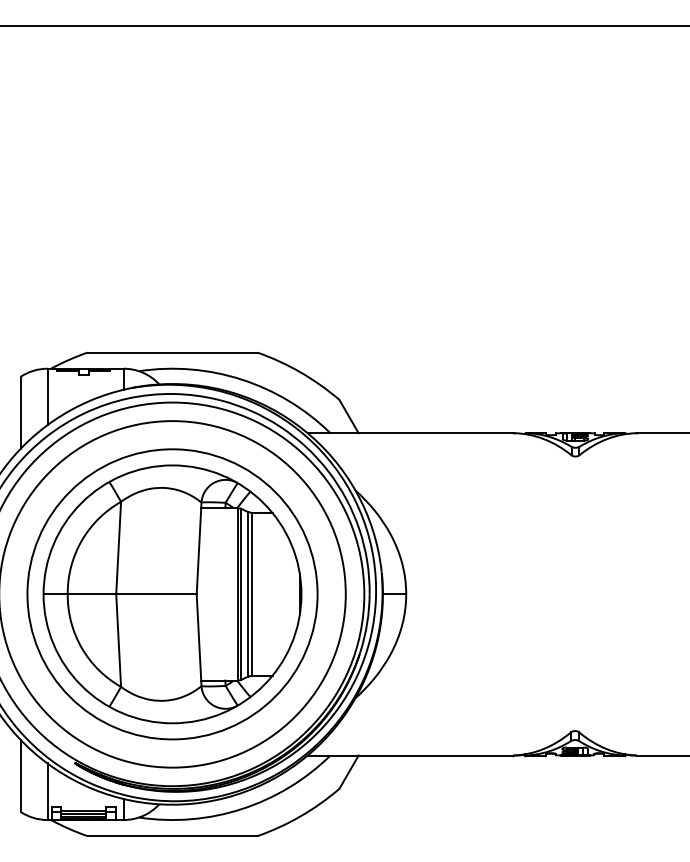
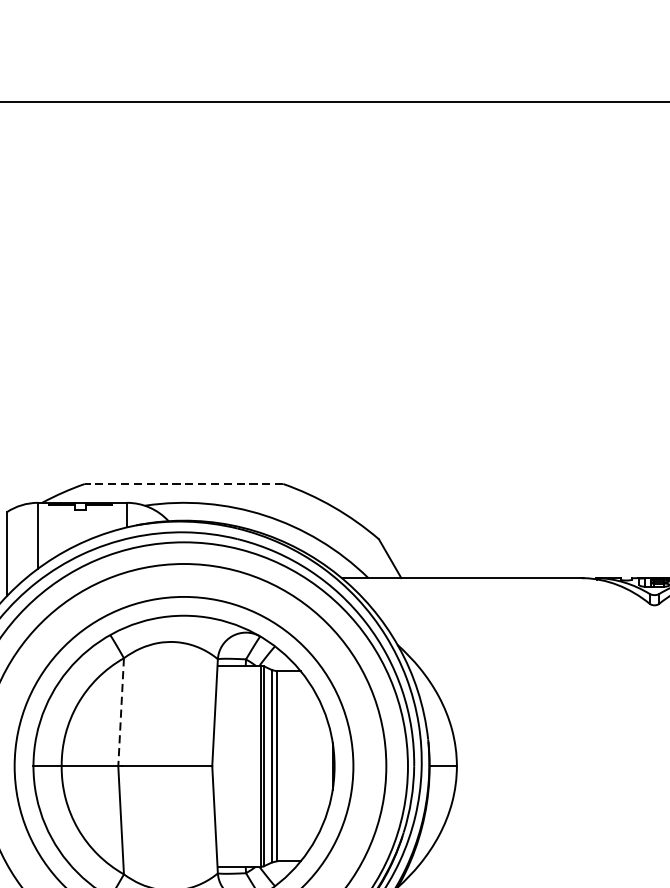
line: (172, 352) -> (184, 483), solid -> dashed
line: (118, 548) -> (120, 712), solid -> dashed

